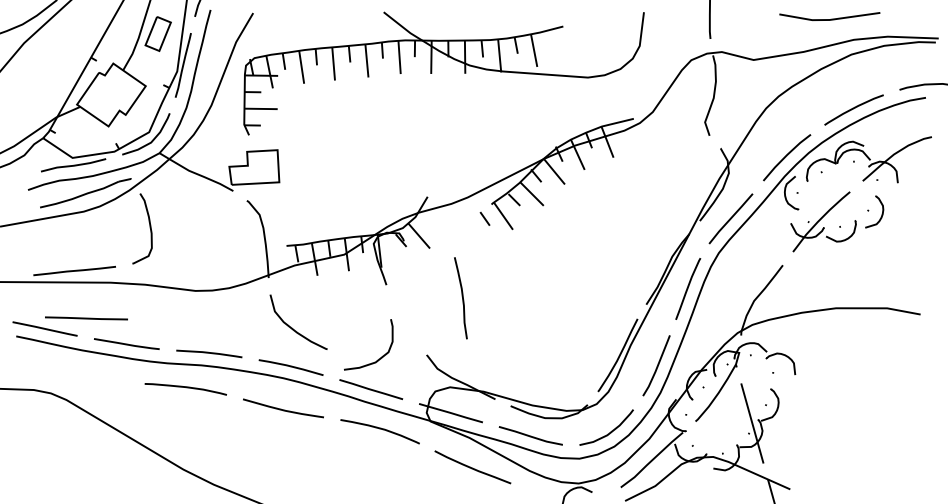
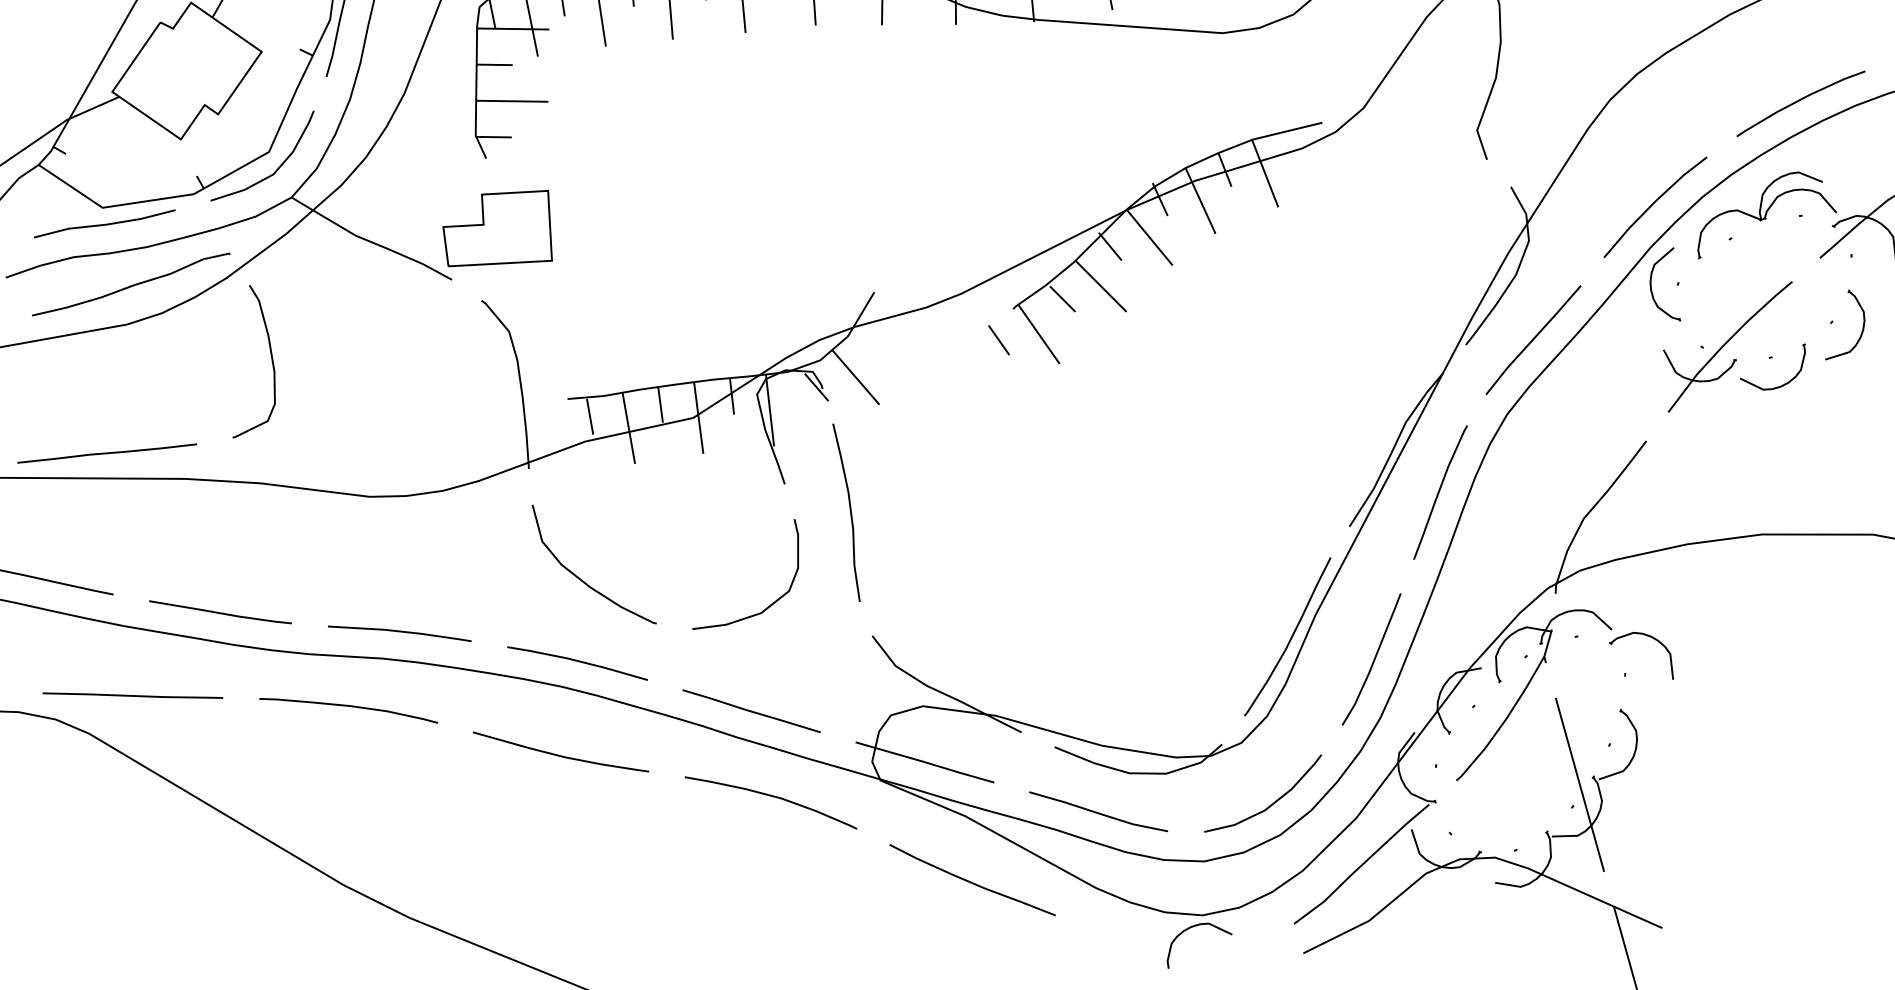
curve: (462, 298) -> (850, 513), moved
line: (86, 318) -> (132, 695), moved
curve: (377, 359) -> (765, 606), moved

